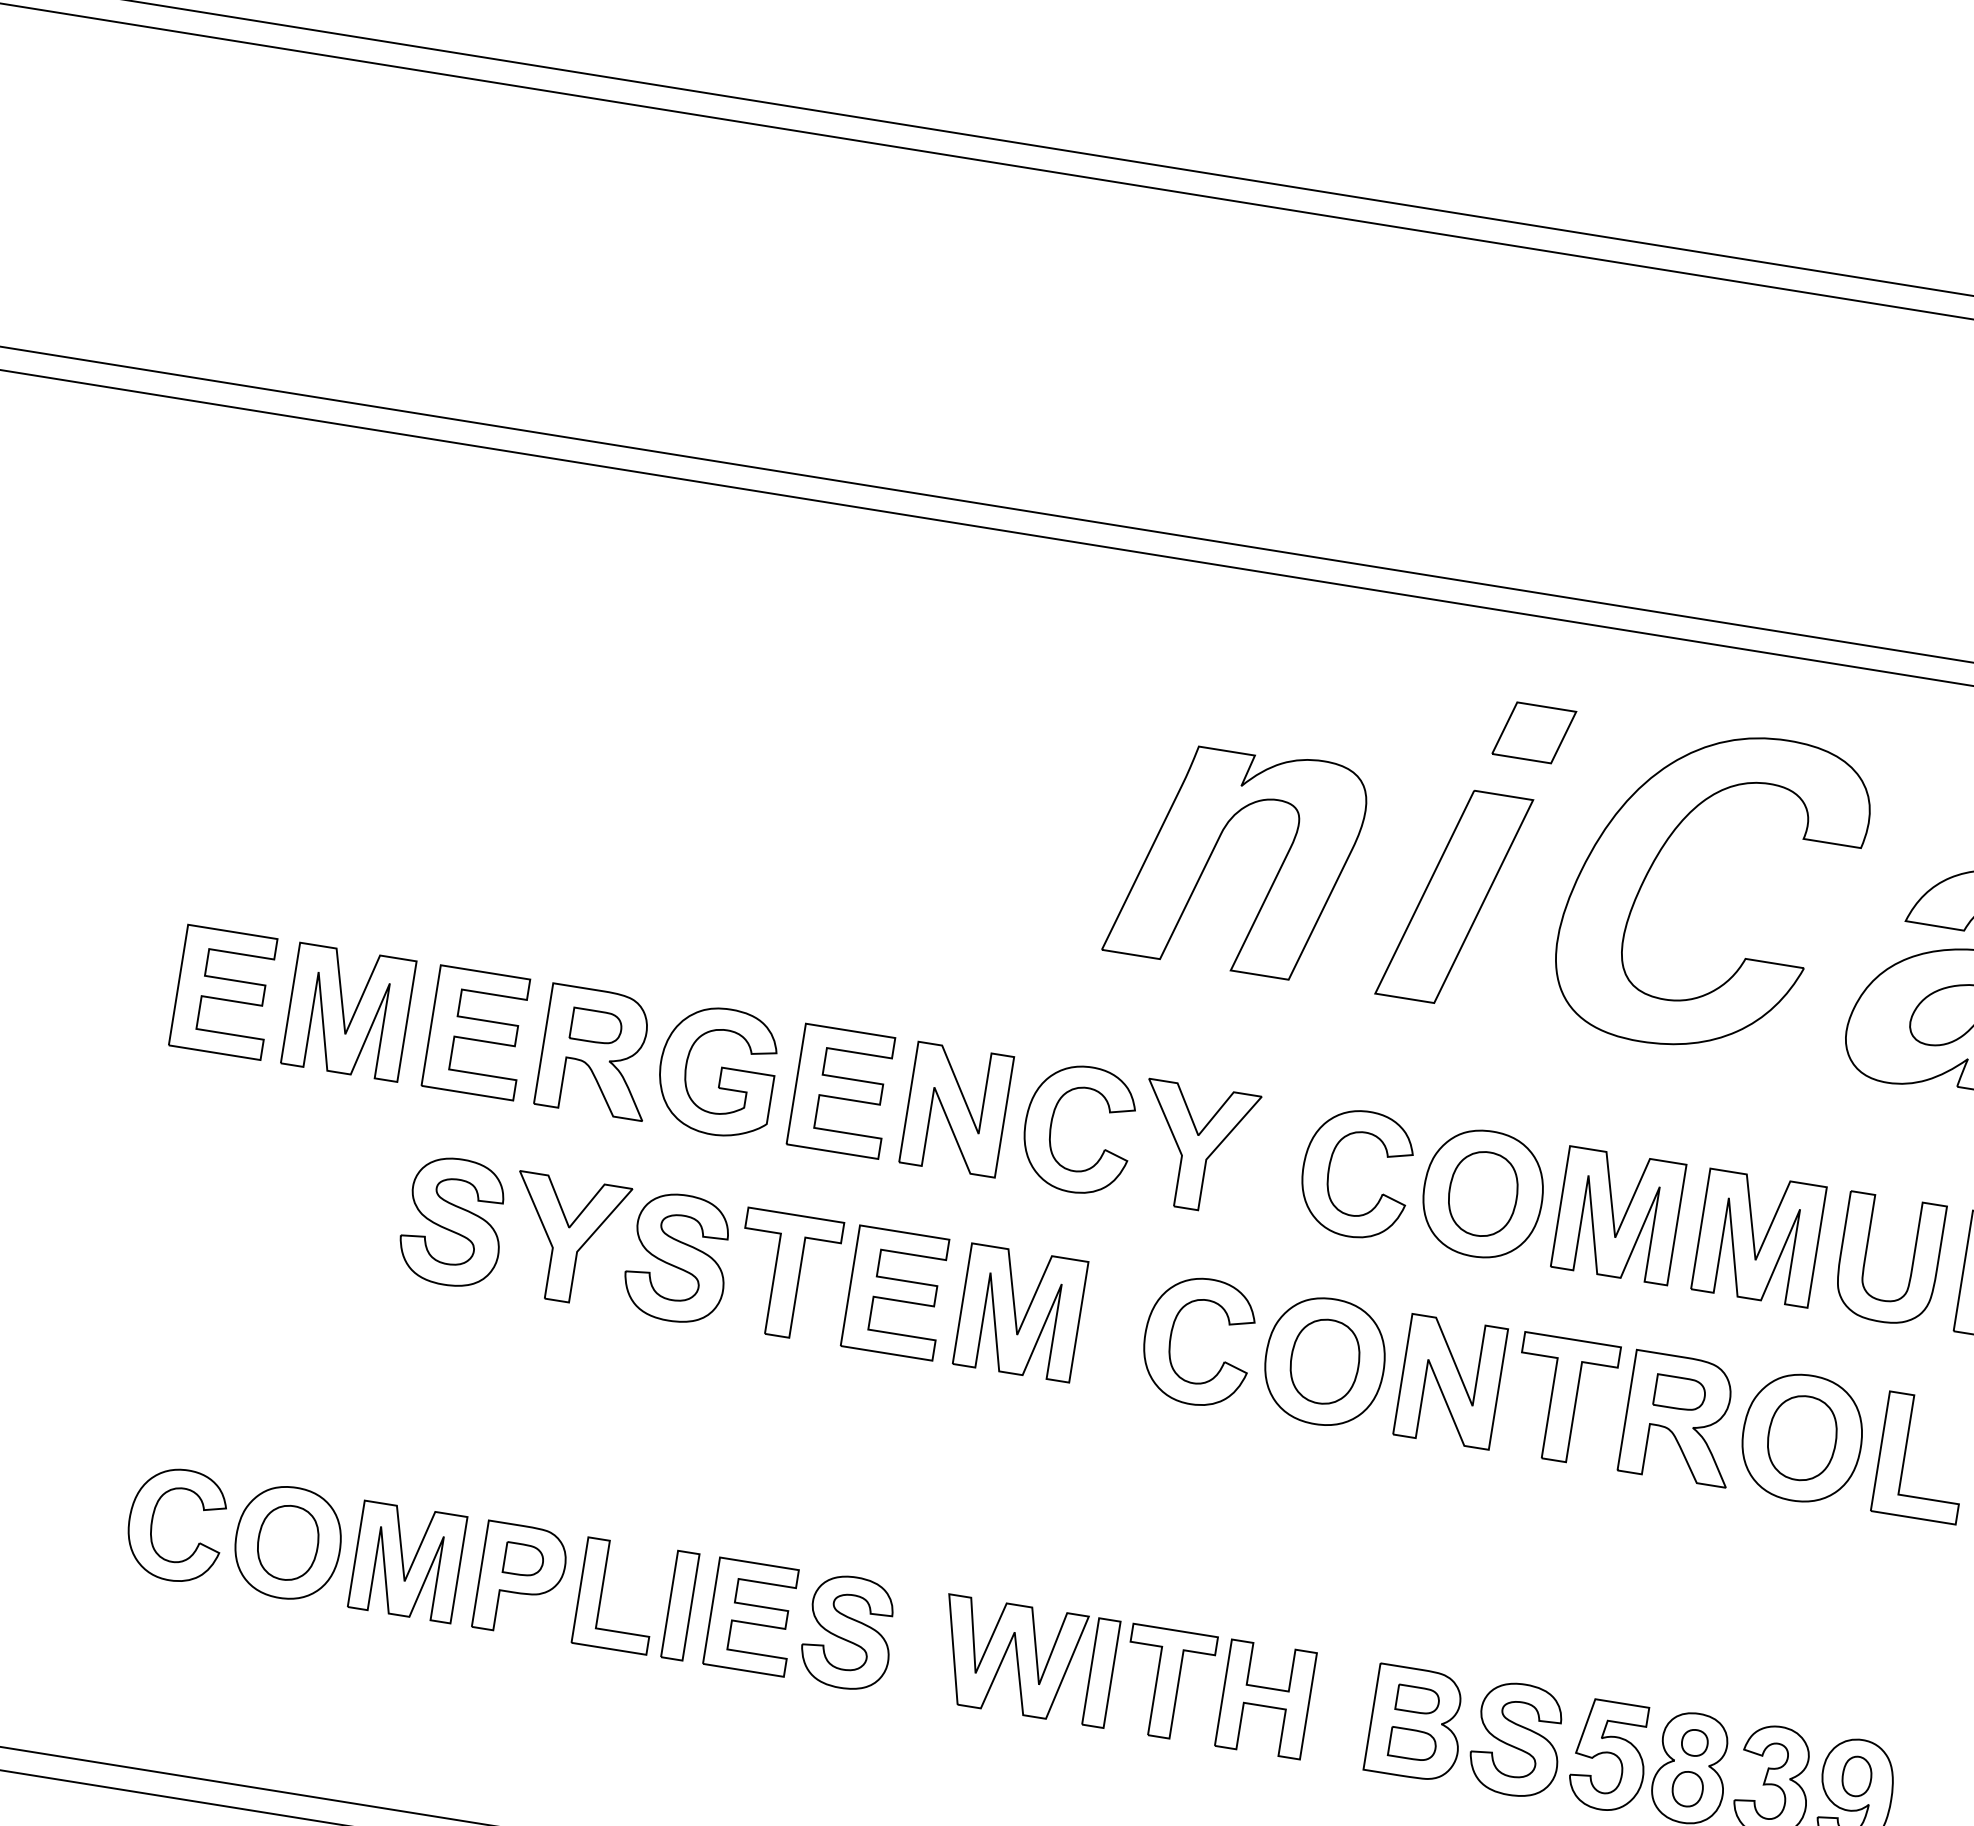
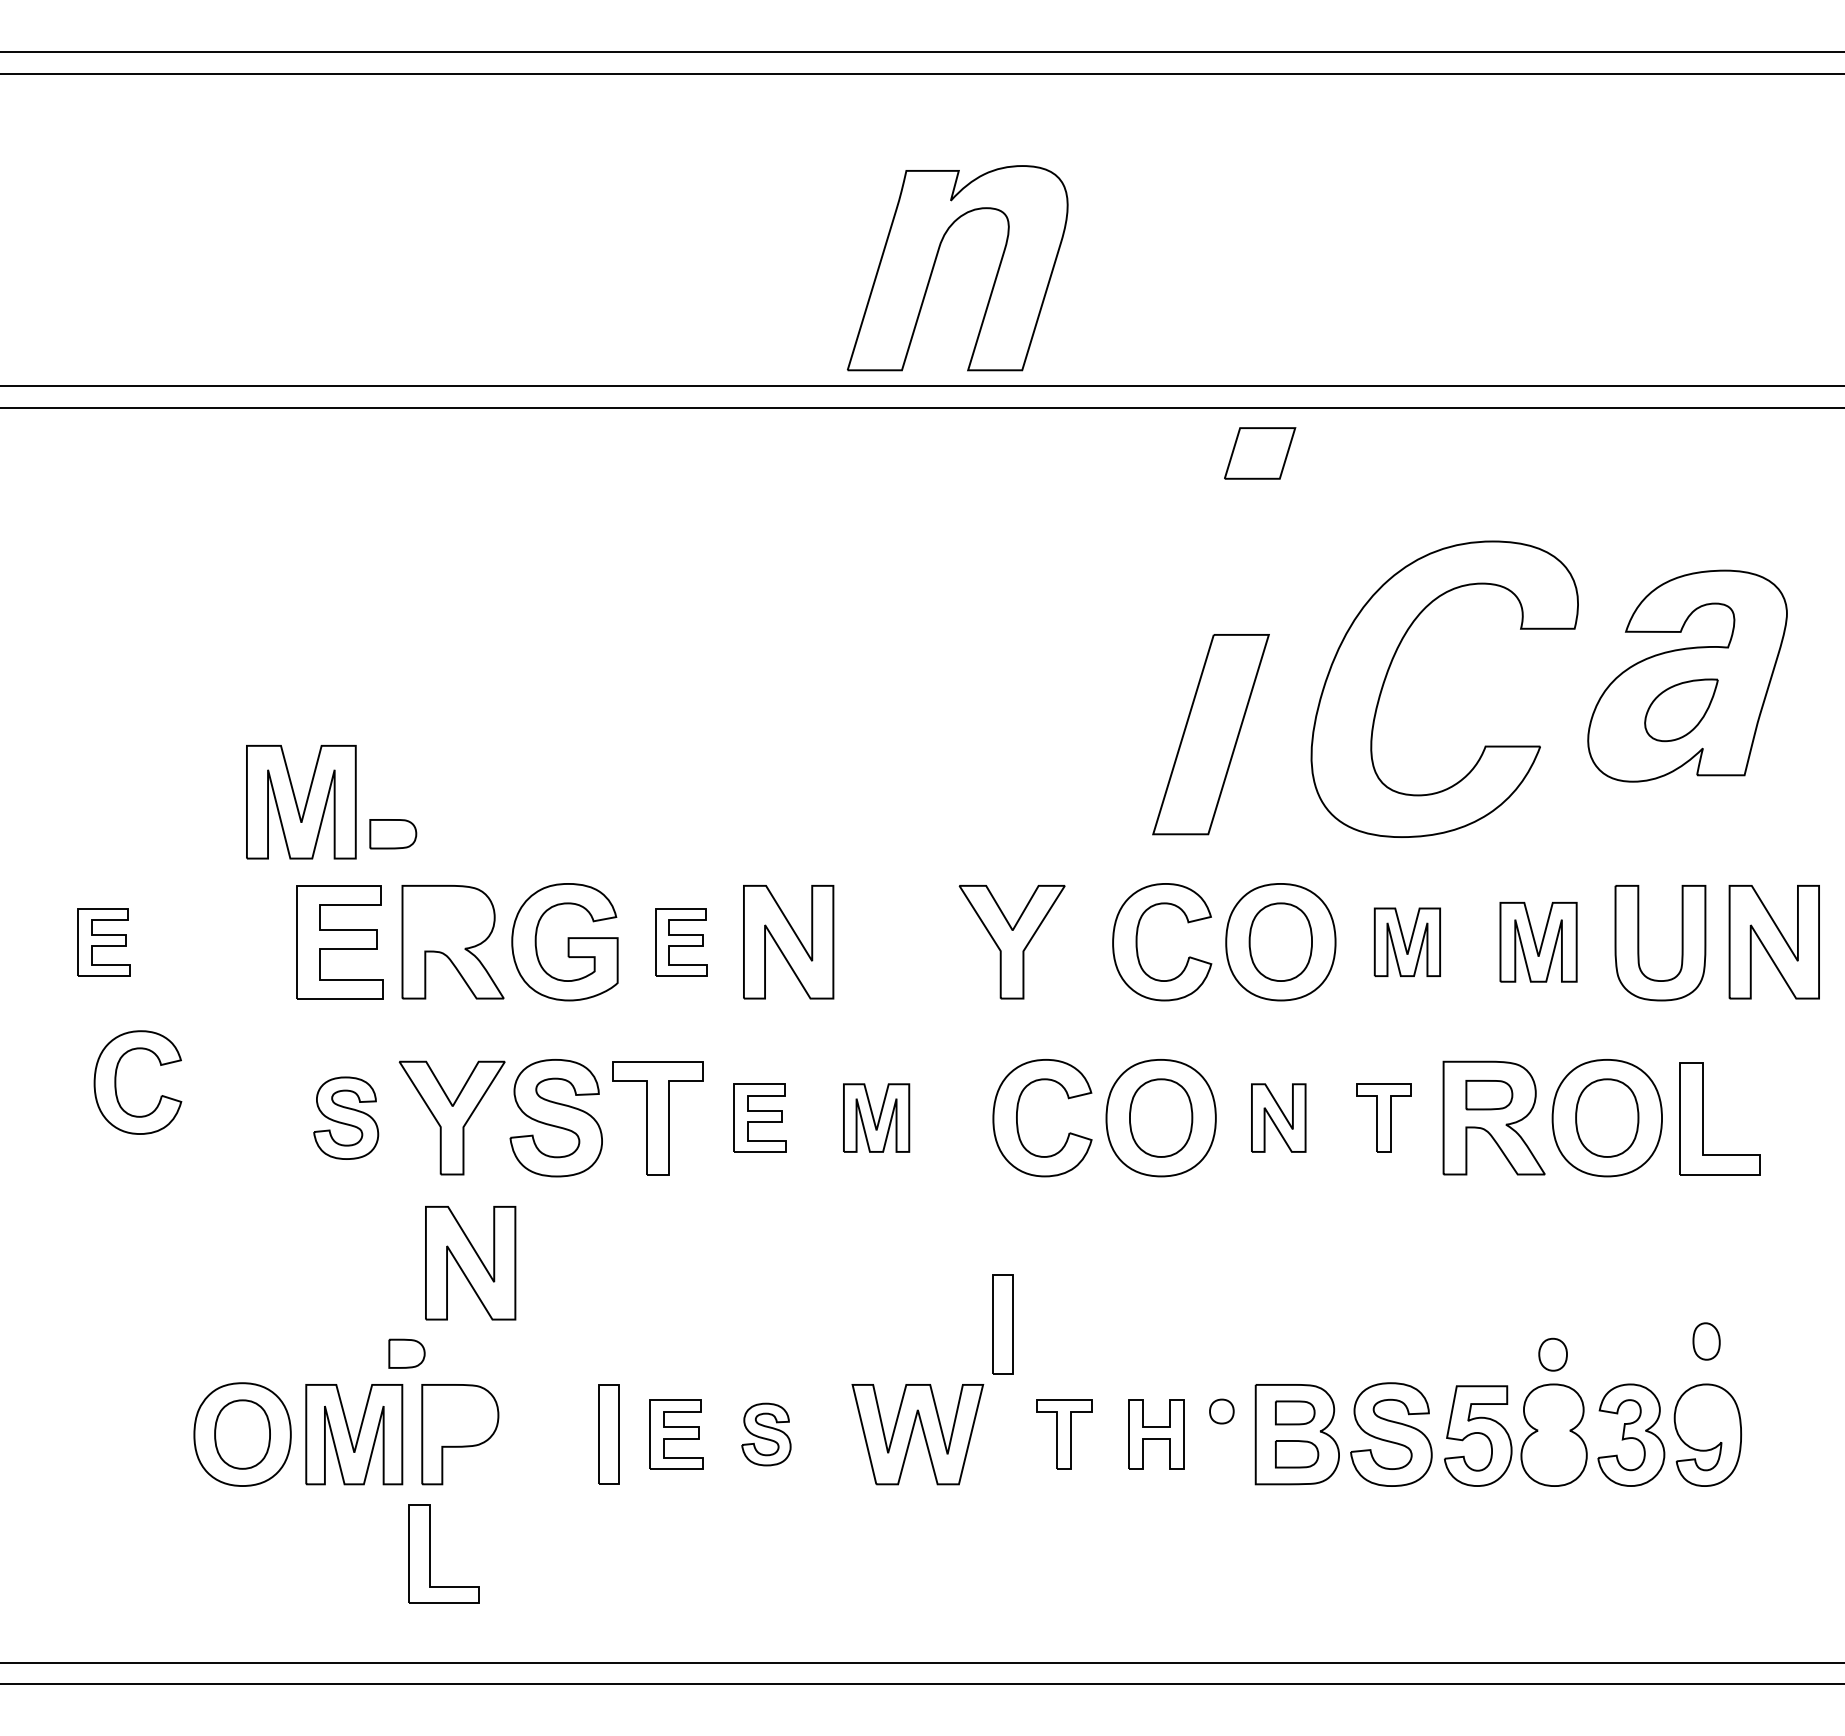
part: (1534, 733) -> (1260, 453), moved
part: (1213, 851) -> (935, 264), moved
part: (1655, 861) -> (1389, 670), moved
part: (1453, 896) -> (1210, 734), moved
part: (223, 992) -> (103, 942), size x0.6
part: (348, 1012) -> (301, 802), moved
part: (596, 1027) -> (393, 834), moved
part: (842, 1091) -> (681, 942), size x0.6
part: (1051, 1131) -> (878, 948), removed
part: (1618, 1216) -> (1407, 942), size x0.6
part: (452, 1222) -> (345, 1118), size x0.7
part: (1758, 1238) -> (1538, 942), size x0.7
part: (895, 1293) -> (759, 1118), size x0.6
part: (1020, 1312) -> (876, 1117), size x0.6
part: (1450, 1381) -> (1278, 1117), size x0.6
part: (561, 1398) -> (470, 1263), added
part: (1562, 1400) -> (1383, 1118), size x0.6
part: (153, 1521) -> (116, 1082), moved
part: (523, 1559) -> (406, 1353), moved
part: (602, 1593) -> (430, 1553), moved
part: (751, 1616) -> (675, 1434), size x0.7
part: (848, 1632) -> (766, 1434), size x0.6
part: (1101, 1672) -> (1002, 1324), moved
part: (1167, 1683) -> (1064, 1434), size x0.7
part: (1265, 1699) -> (1156, 1434), size x0.7
part: (1694, 1742) -> (1221, 1411), moved
part: (1856, 1776) -> (1706, 1341), moved
part: (1687, 1788) -> (1552, 1354), moved

